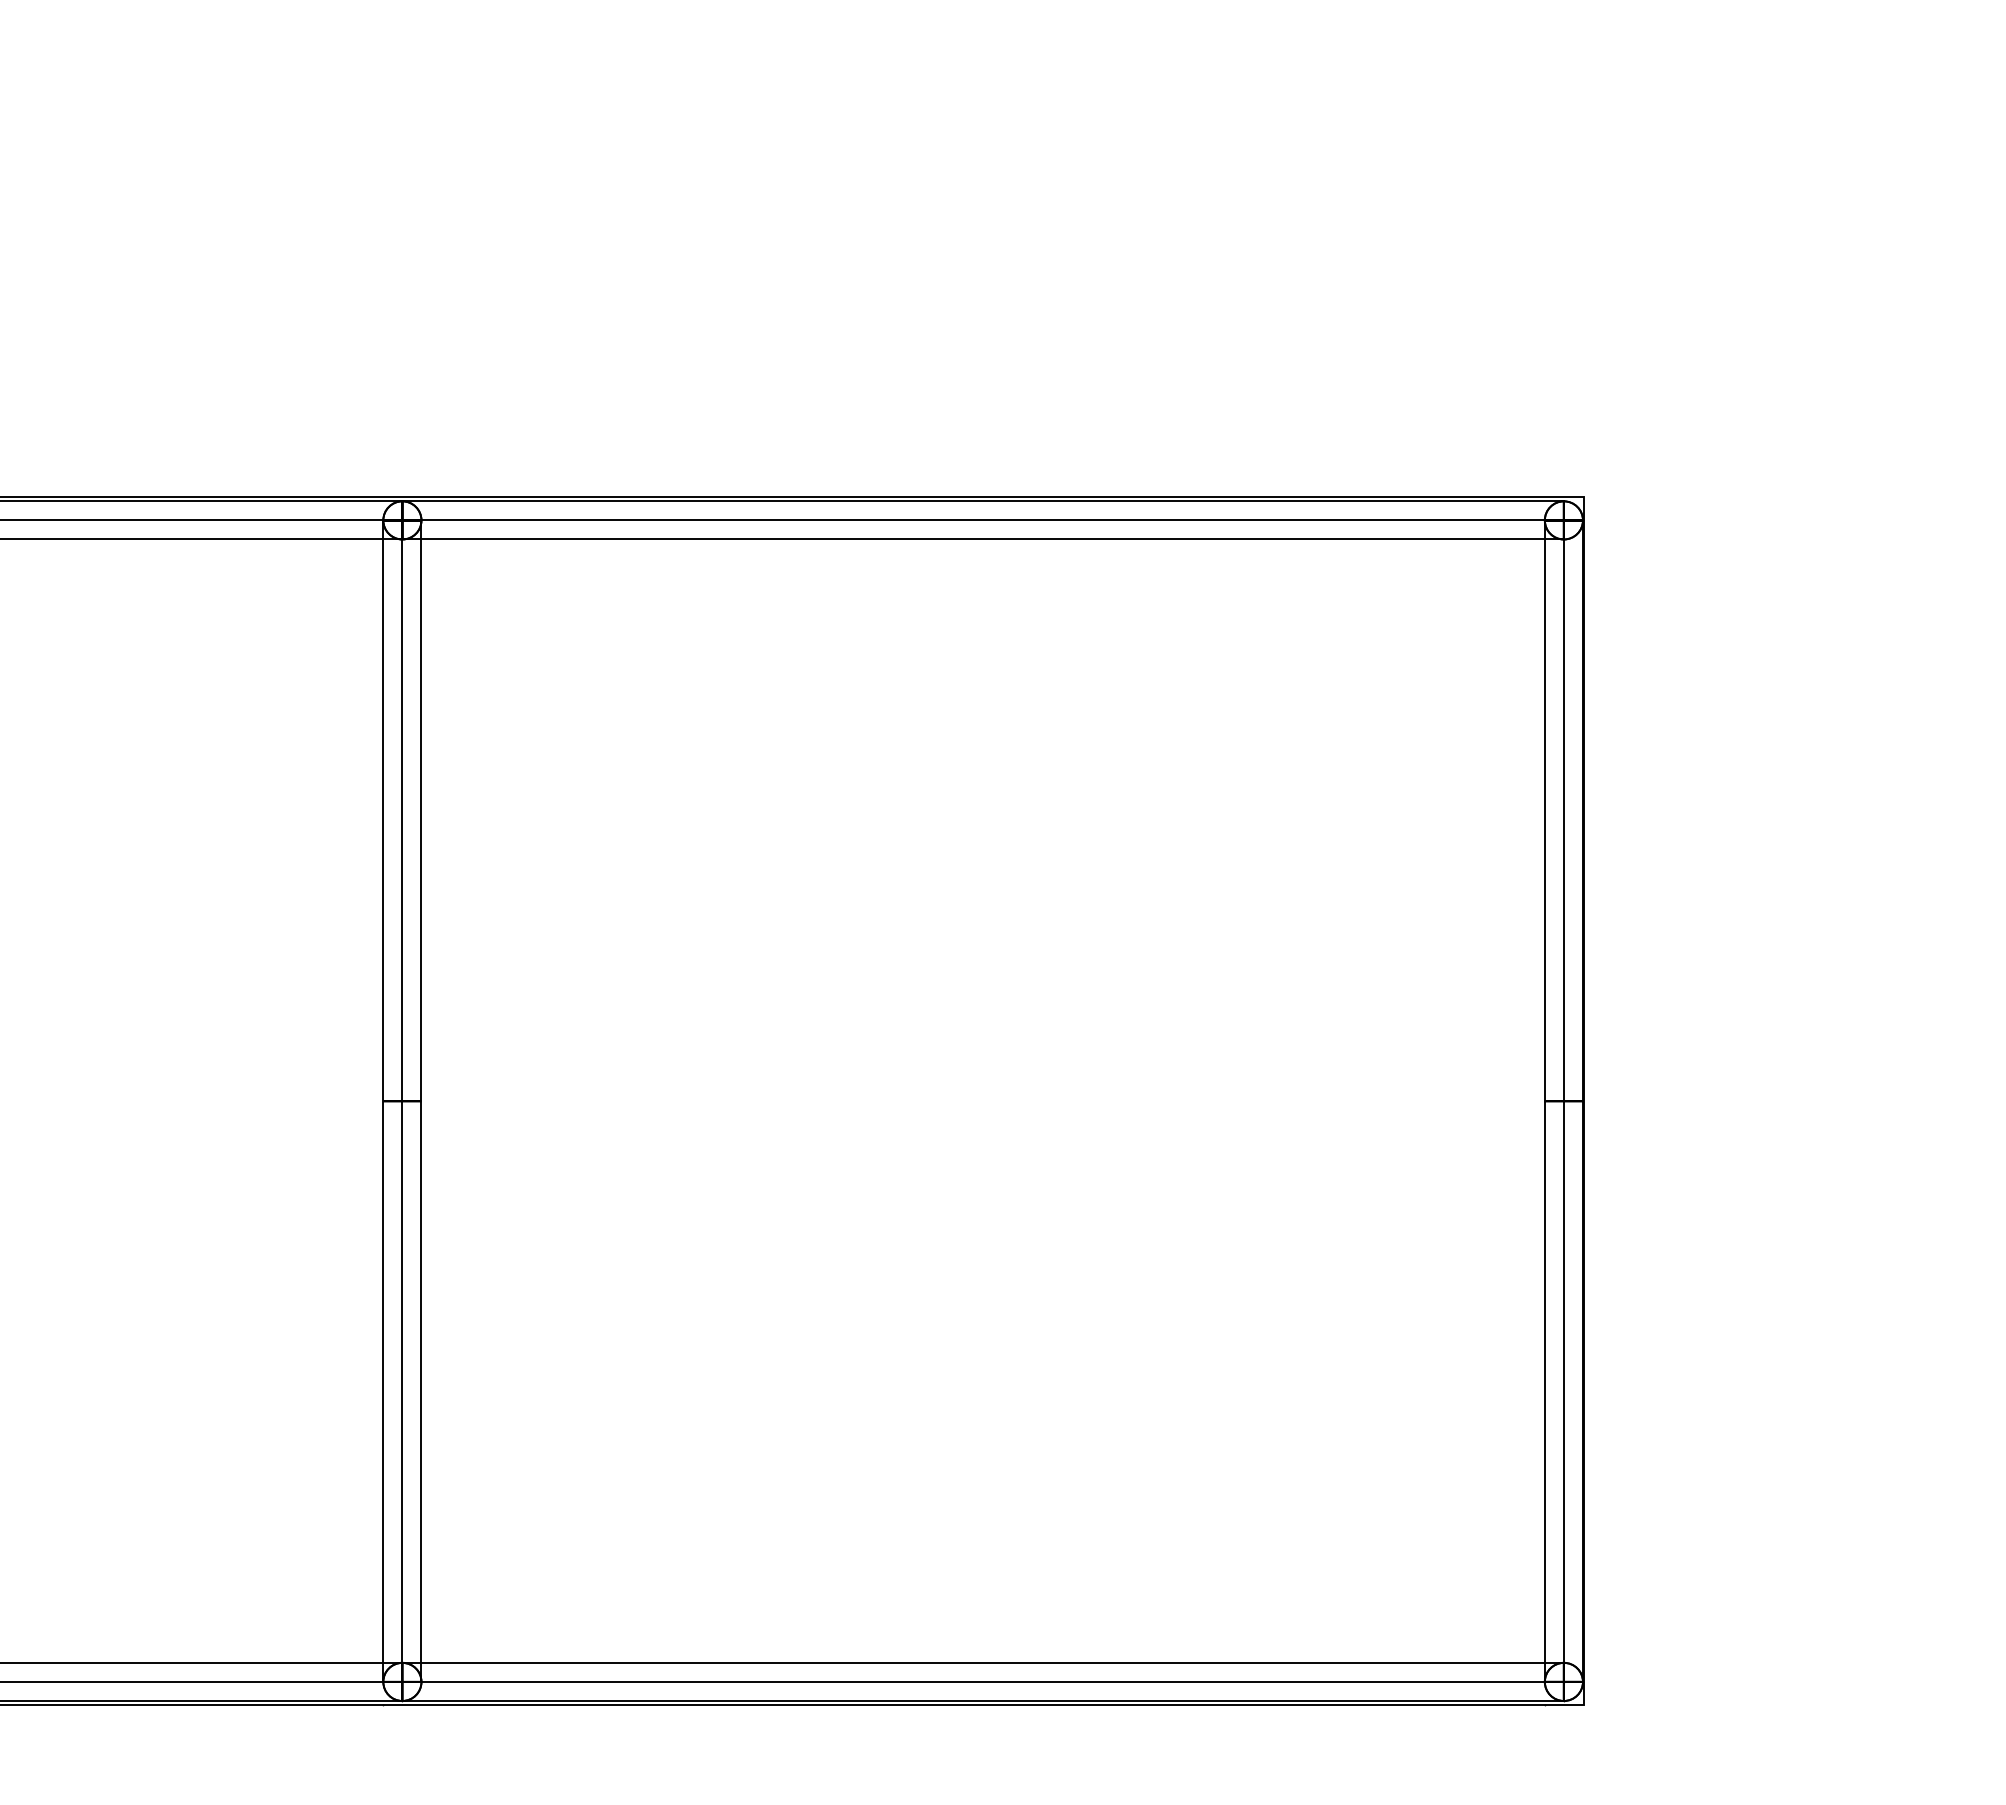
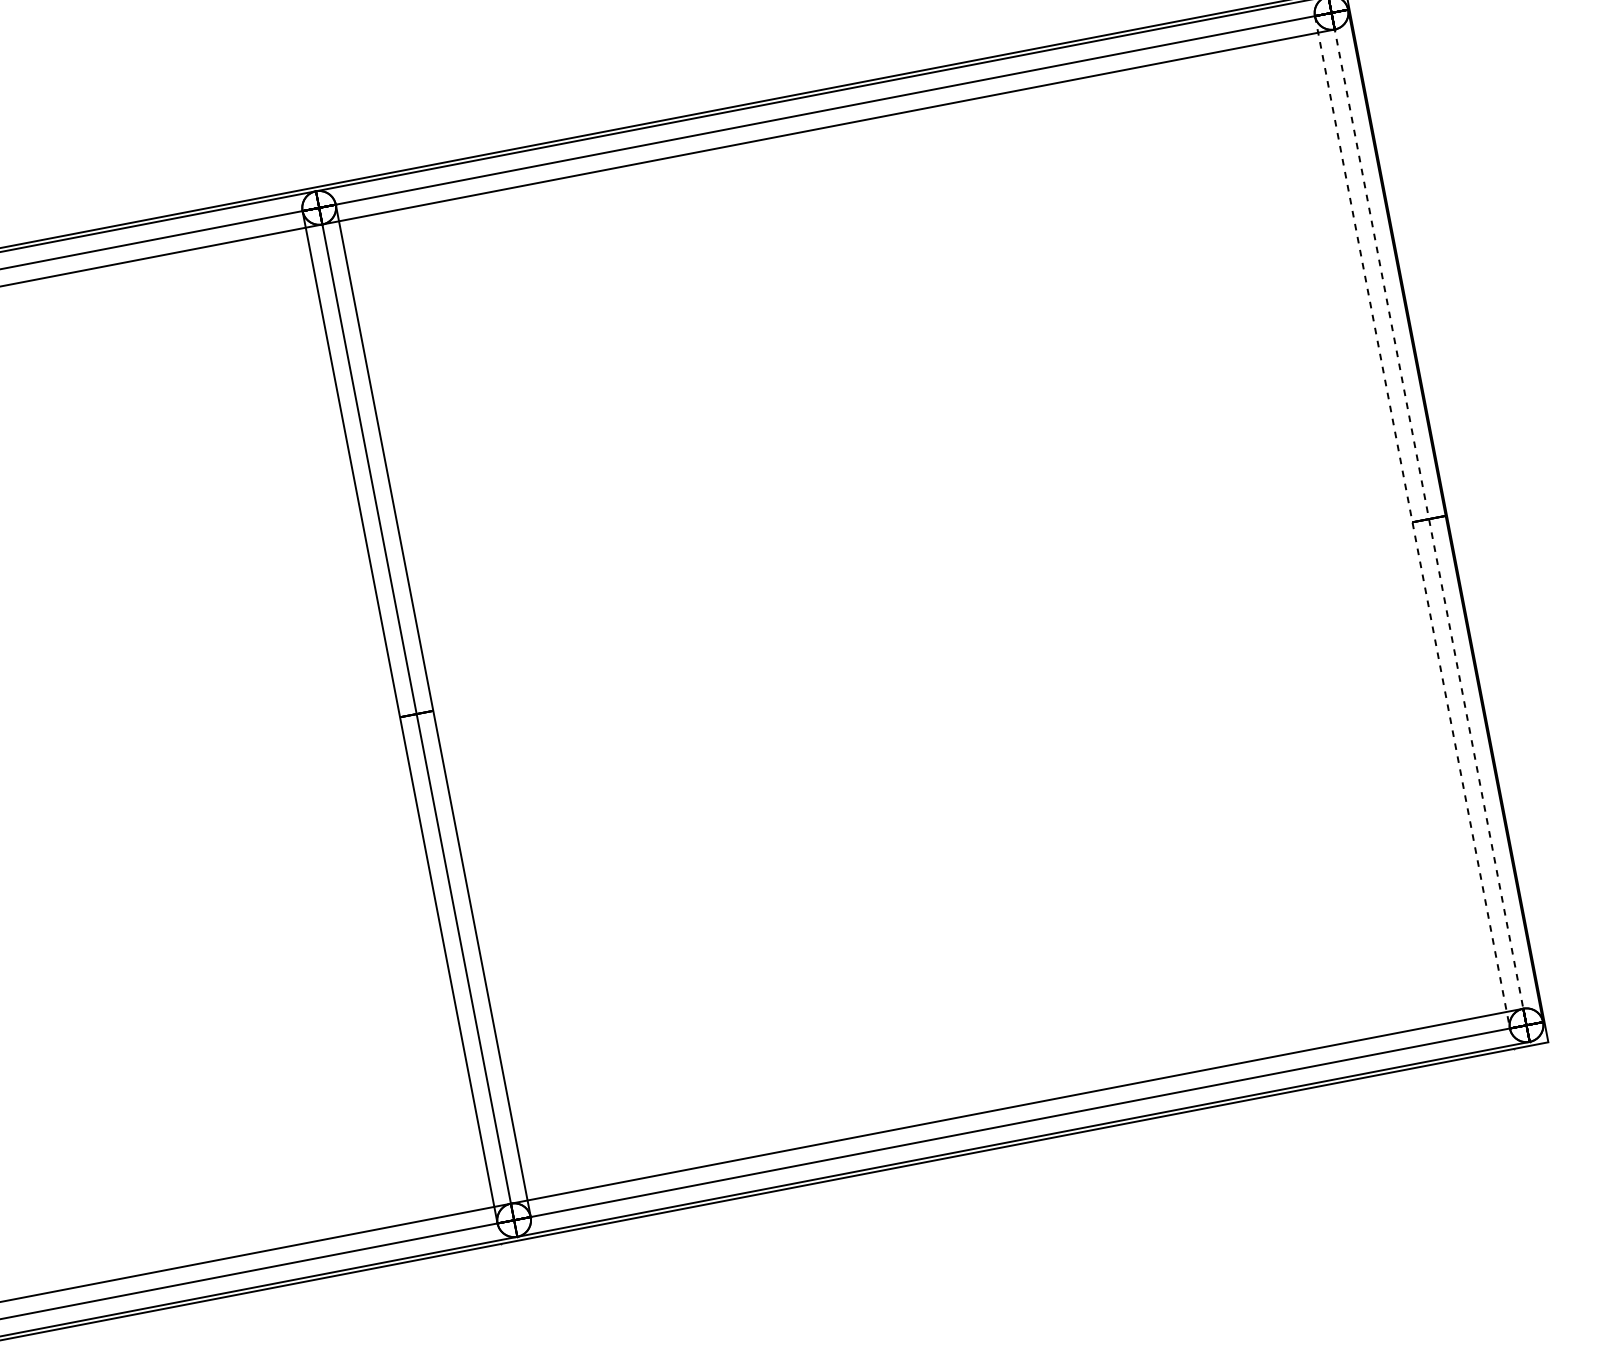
line: (1544, 1101) -> (1412, 522), solid -> dashed
line: (1563, 1101) -> (1428, 519), solid -> dashed

